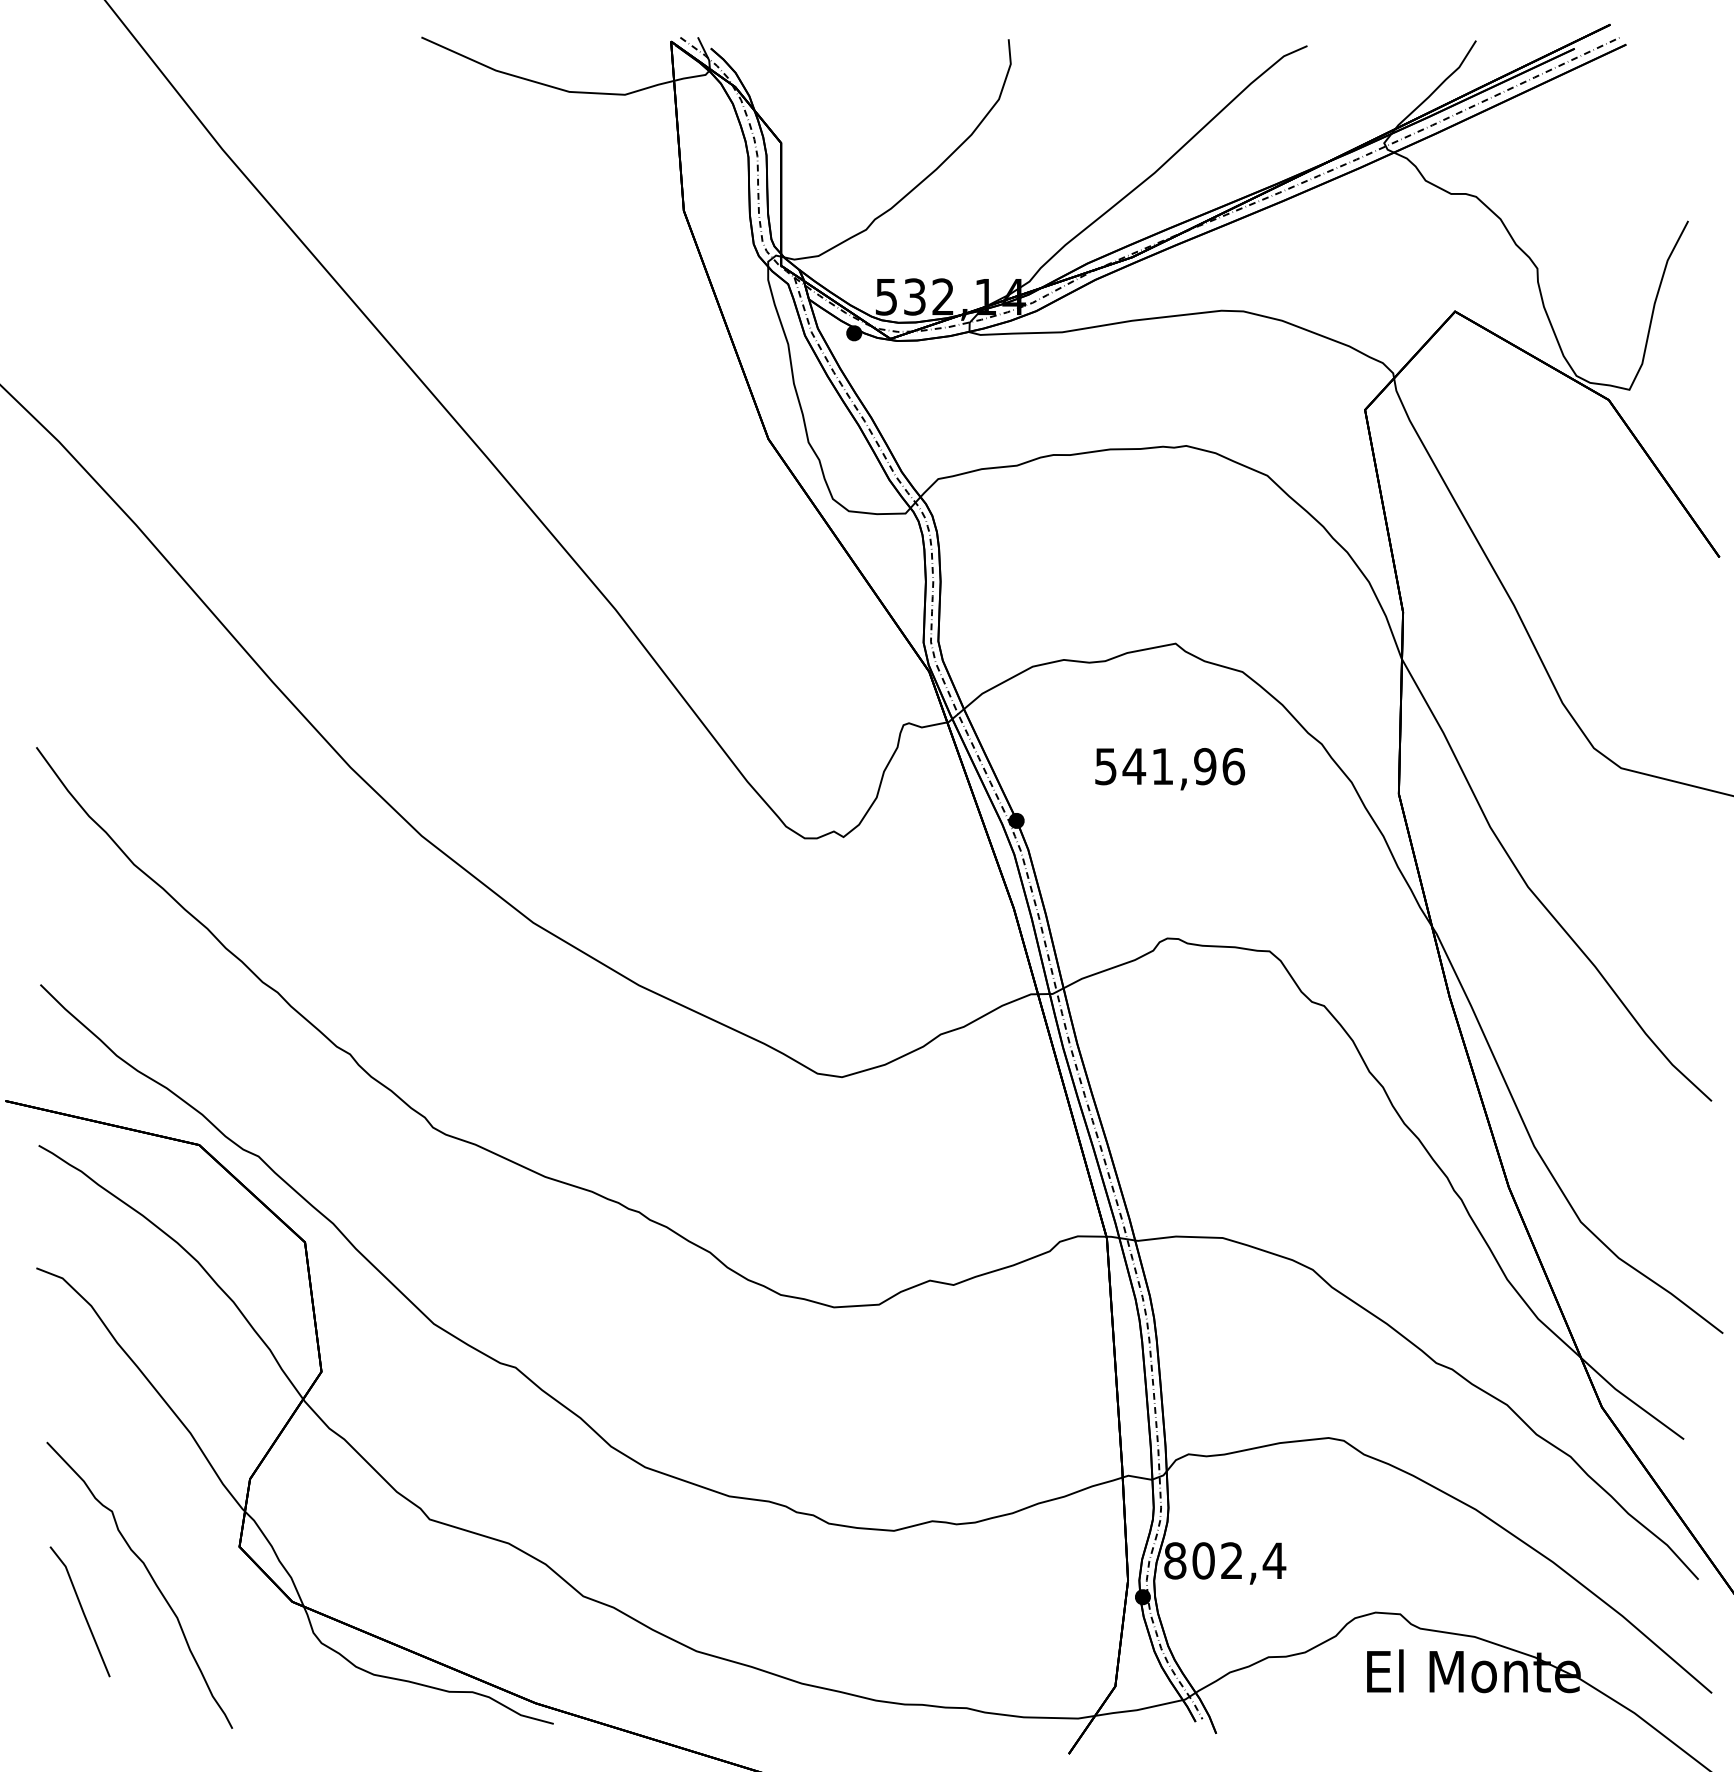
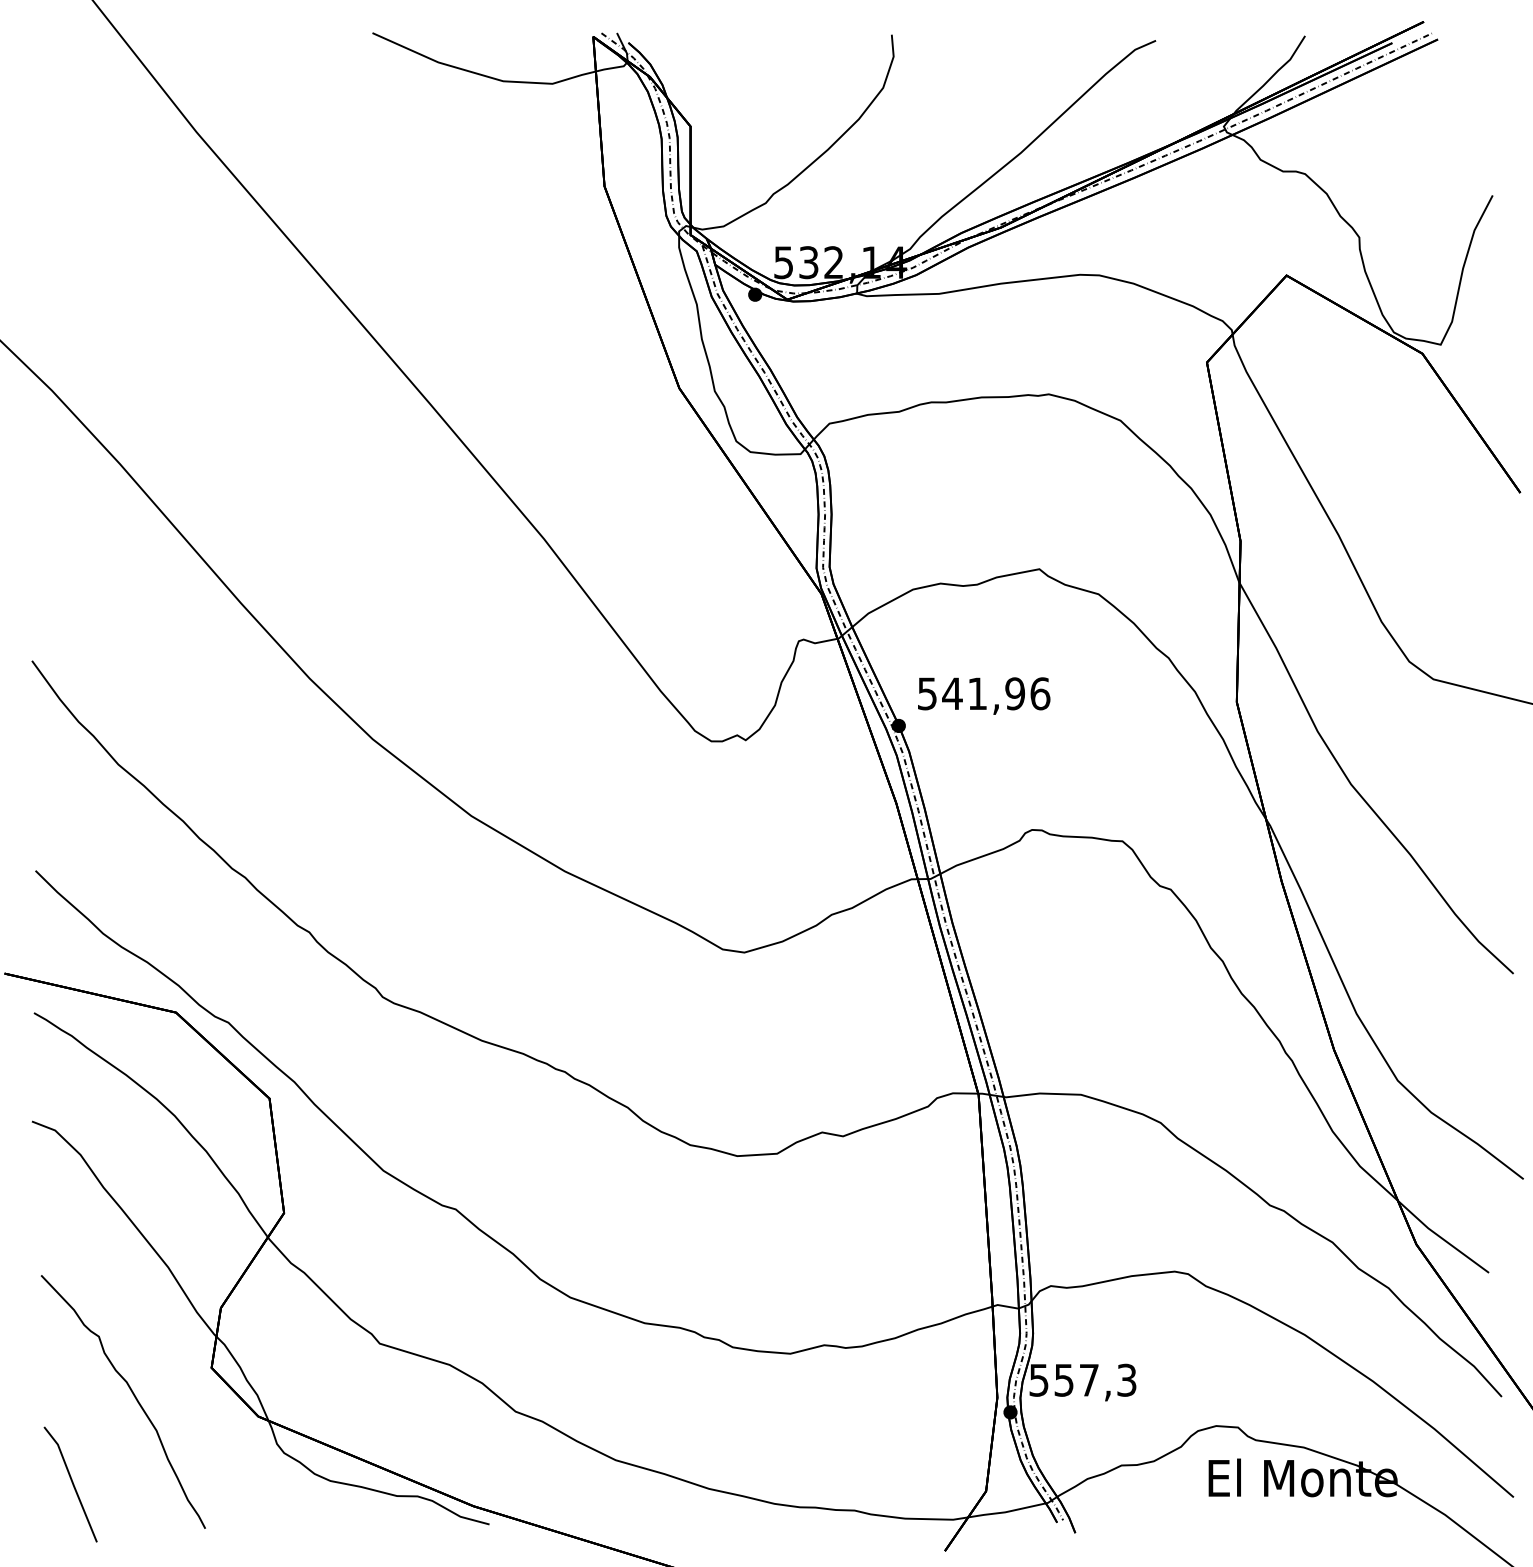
text: (1170, 769) -> (984, 696), moved
text: (1225, 1560) -> (1083, 1379), 802,4 -> 557,3
line: (81, 1610) -> (71, 1483), moved

